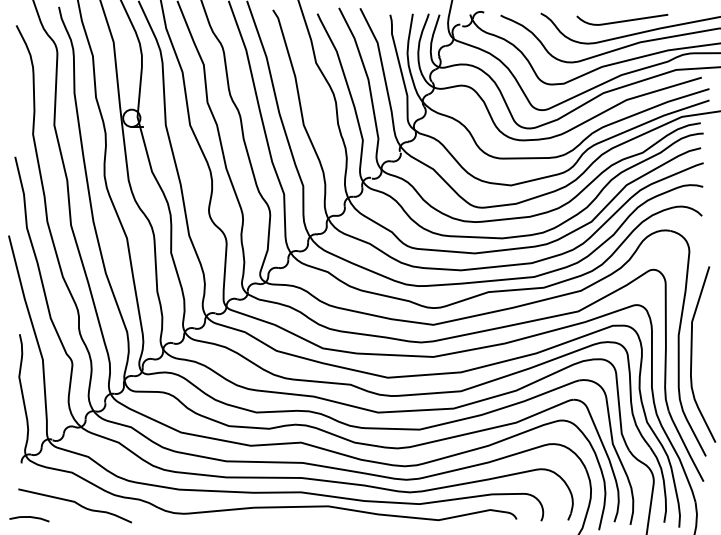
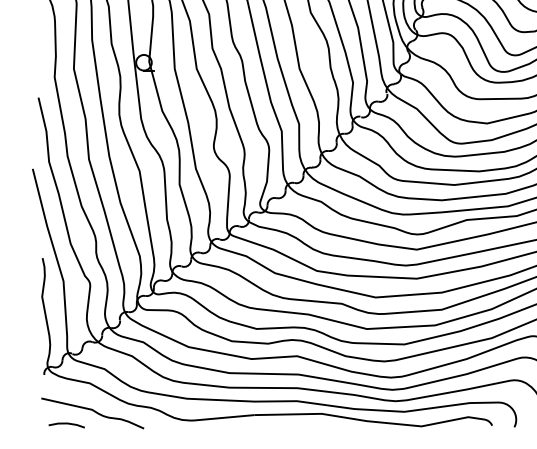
line: (29, 517) -> (66, 423), moved

